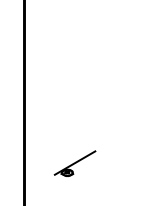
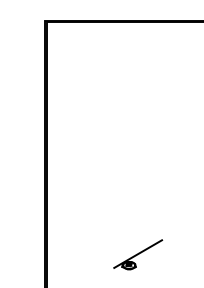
part: (75, 163) -> (138, 254), moved

